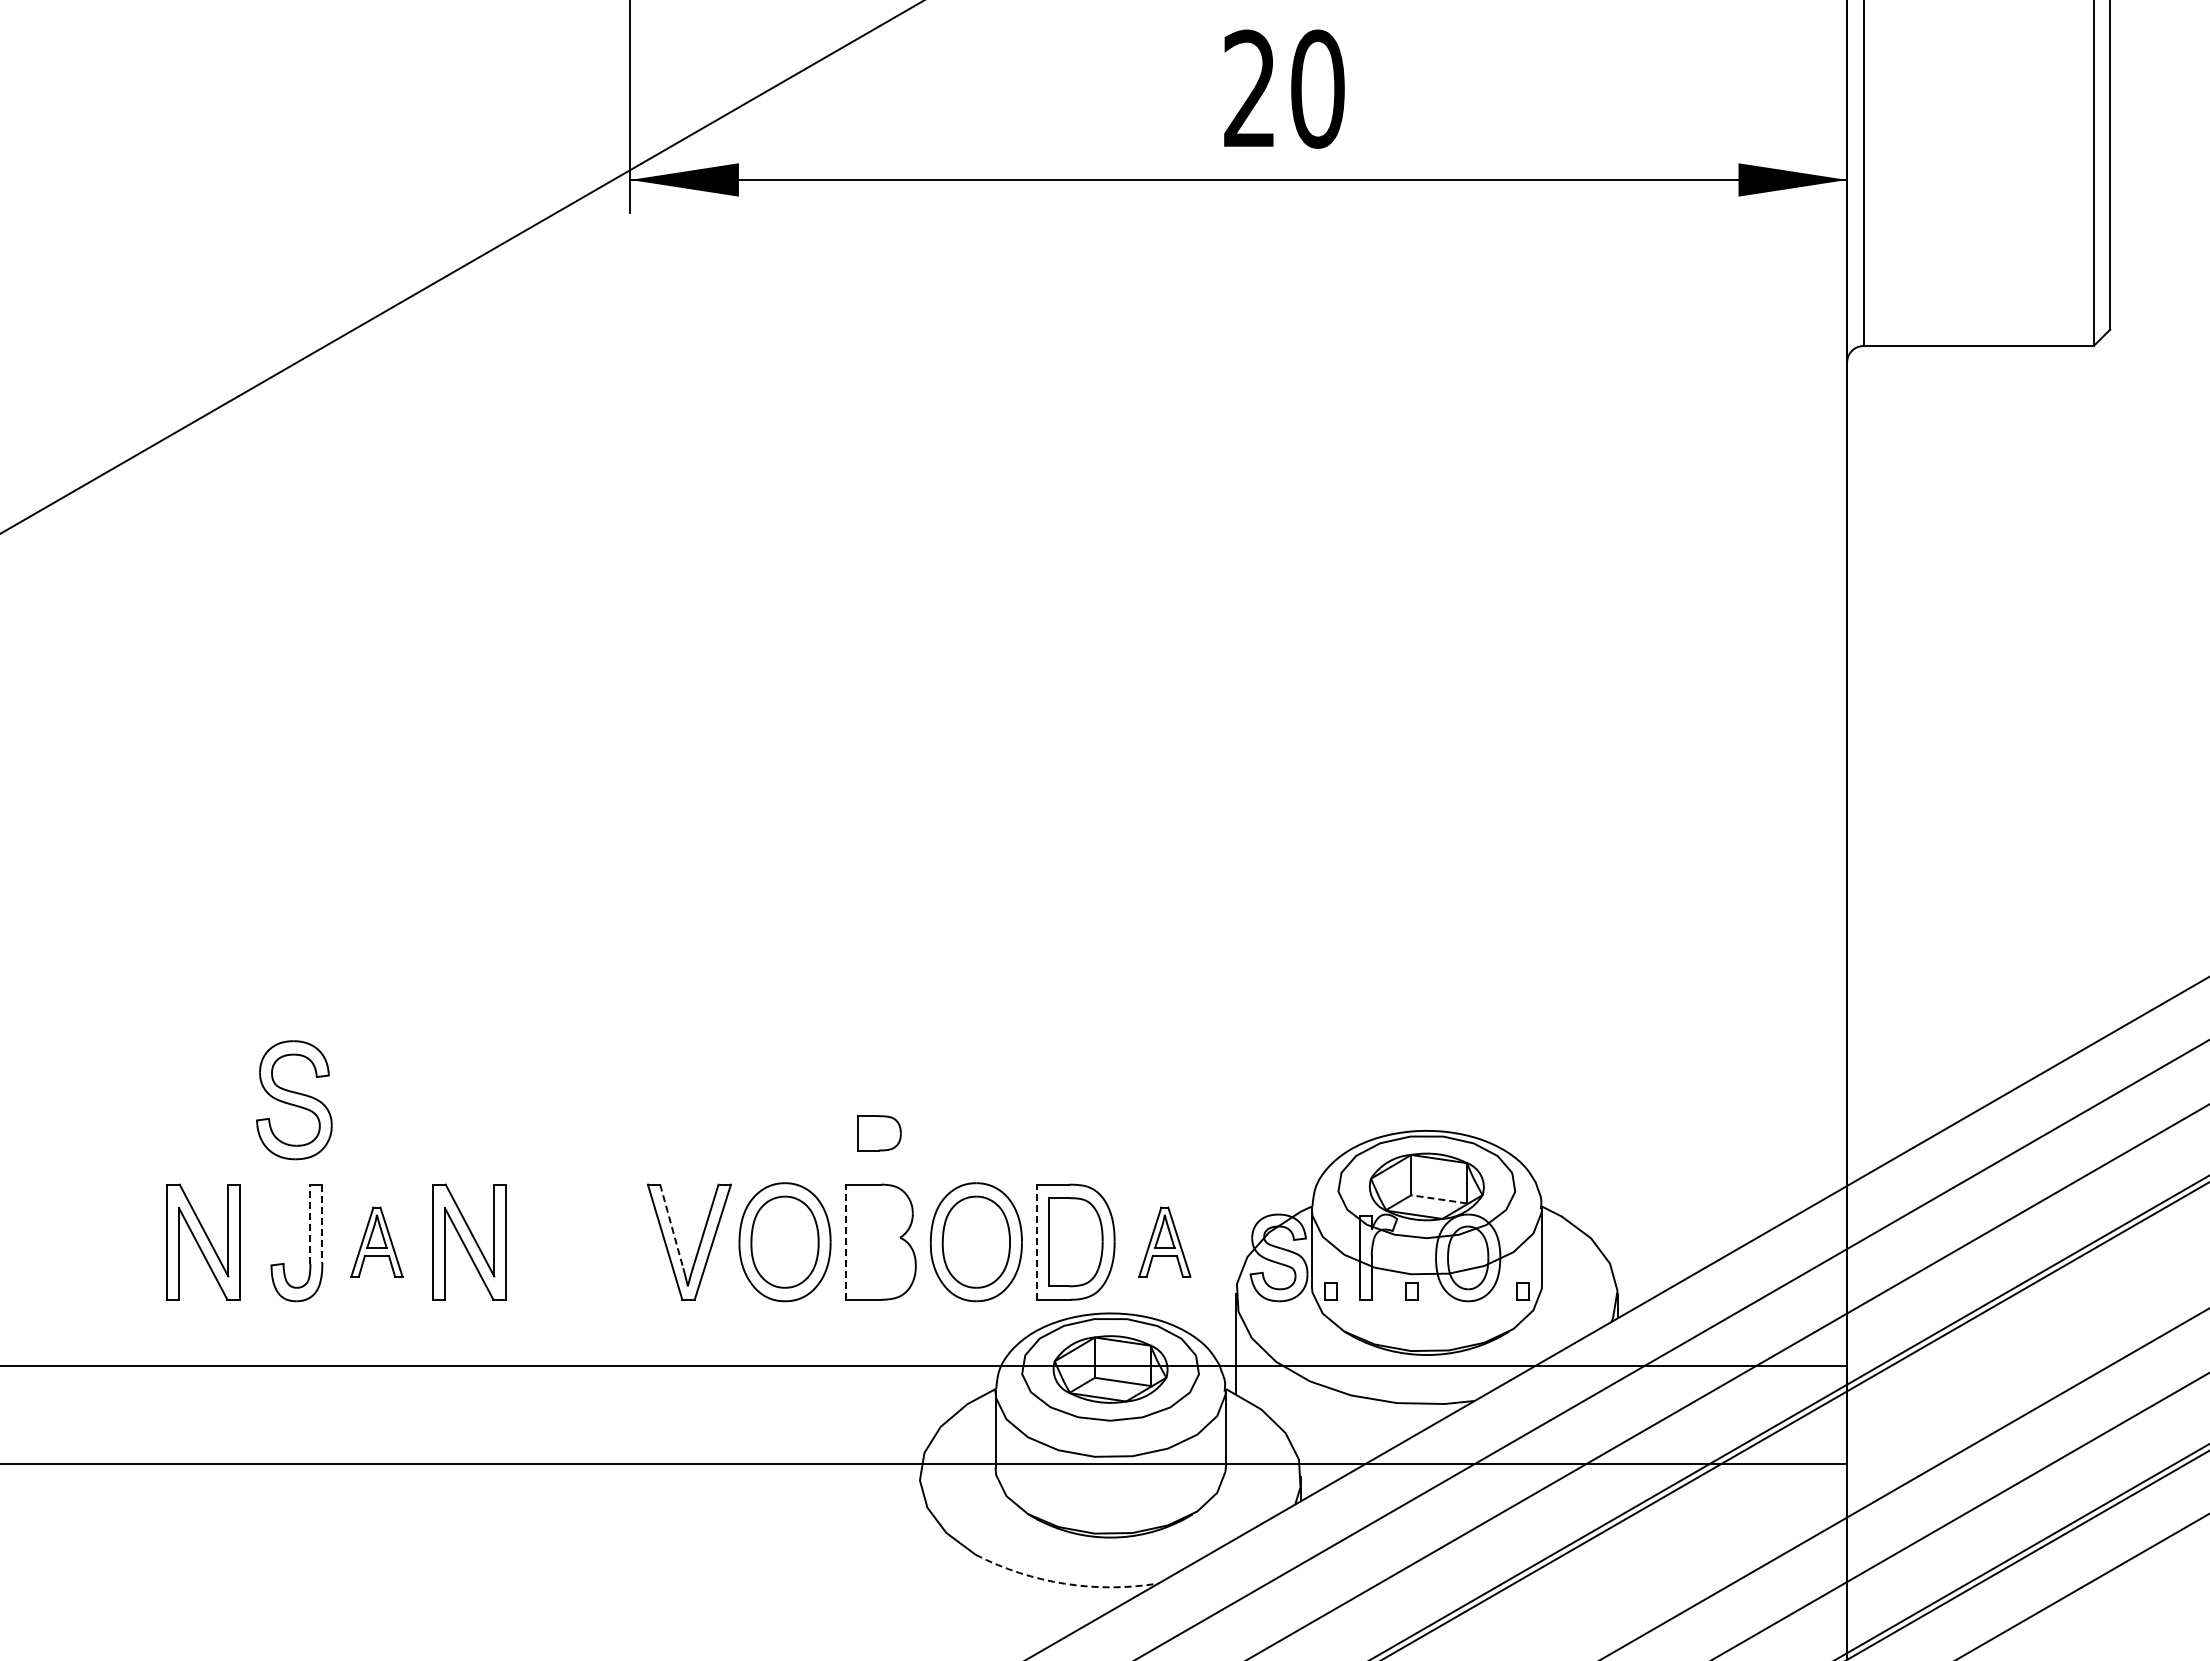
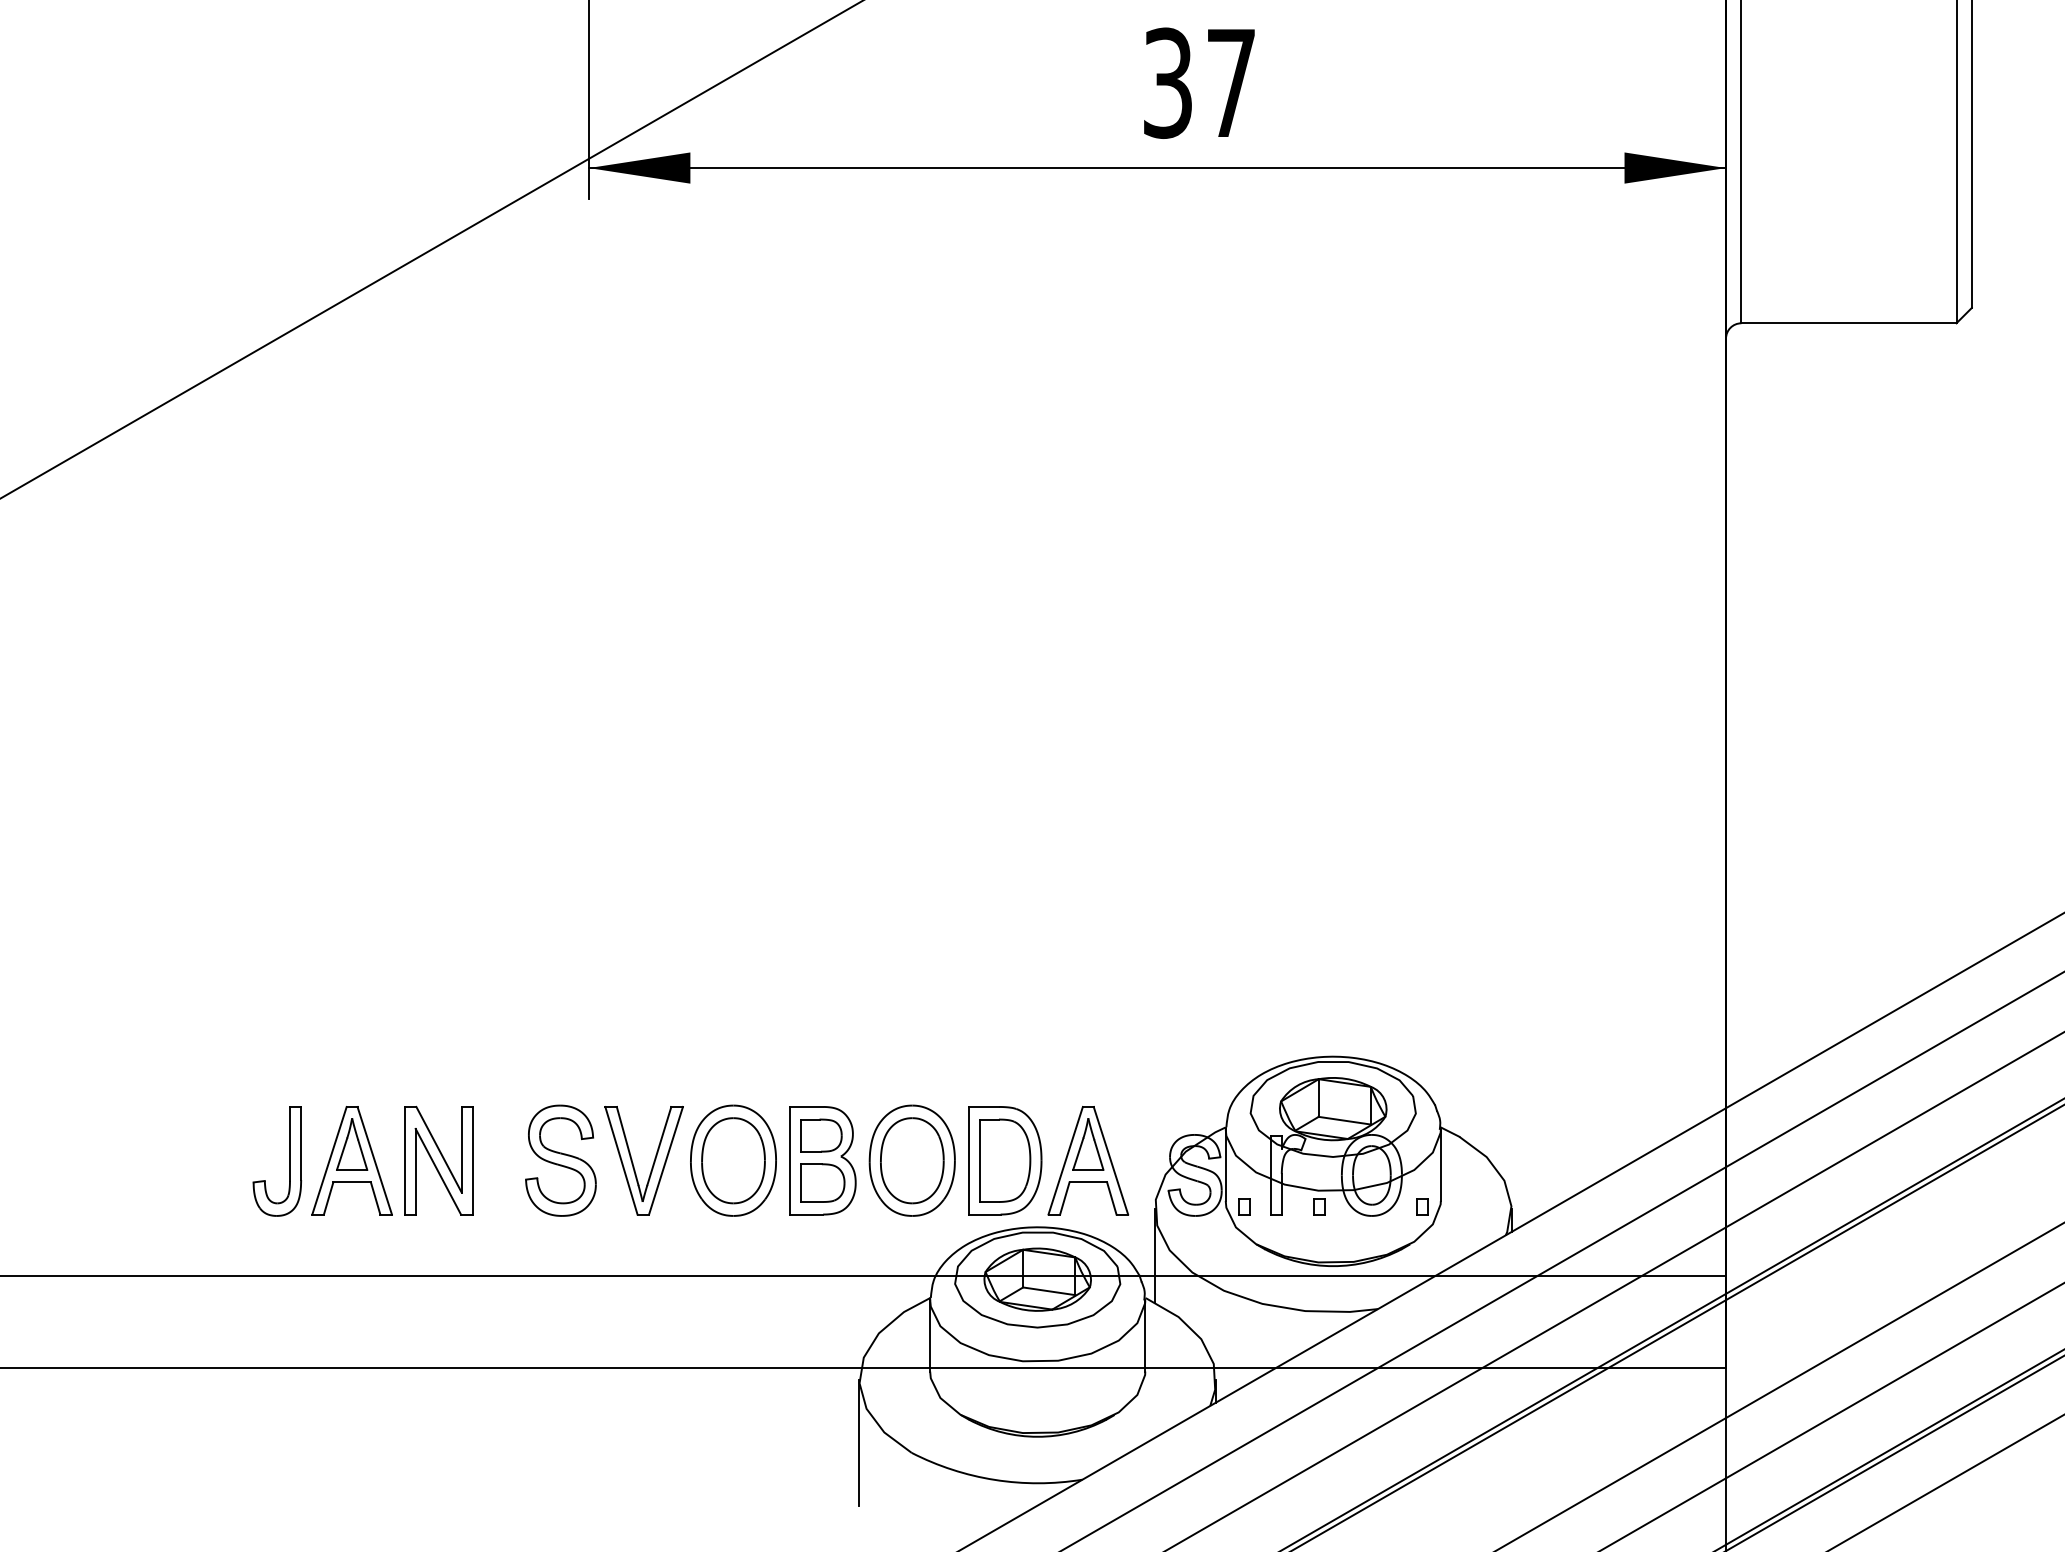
text: (1284, 88) -> (1200, 82), 20 -> 37
part: (294, 1100) -> (561, 1161), moved
part: (879, 1133) -> (821, 1135), moved
line: (1438, 1199) -> (1344, 1120), dashed -> solid
line: (310, 1224) -> (290, 1144), dashed -> solid
line: (322, 1224) -> (301, 1144), dashed -> solid
line: (671, 1226) -> (627, 1146), dashed -> solid
part: (203, 1241) -> (190, 1160), removed
part: (376, 1241) -> (351, 1160), size x1.67
part: (1164, 1241) -> (1088, 1160), size x1.67
line: (845, 1242) -> (789, 1161), dashed -> solid
line: (1036, 1242) -> (968, 1161), dashed -> solid
part: (880, 1266) -> (822, 1183), added
line: (919, 1543) -> (859, 1442), added
arc: (1064, 1583) -> (994, 1479), dashed -> solid

